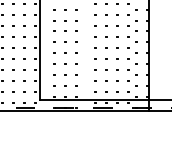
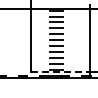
line: (94, 99) -> (60, 71), solid -> dashed

